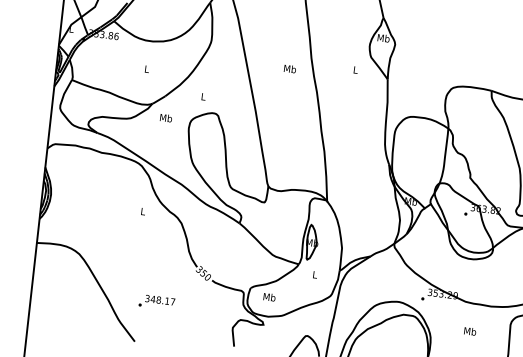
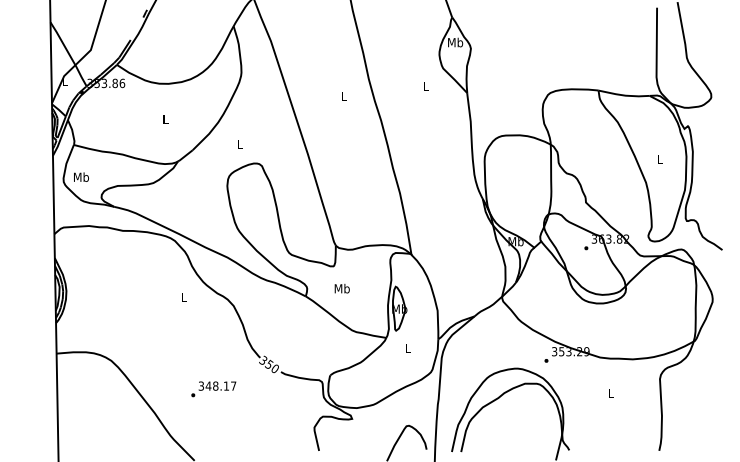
text: (289, 68) -> (343, 95), Mb -> L
text: (166, 117) -> (81, 176), moved
text: (268, 297) -> (341, 288), moved
text: (156, 302) -> (213, 389), moved
text: (470, 331) -> (610, 393), Mb -> L

